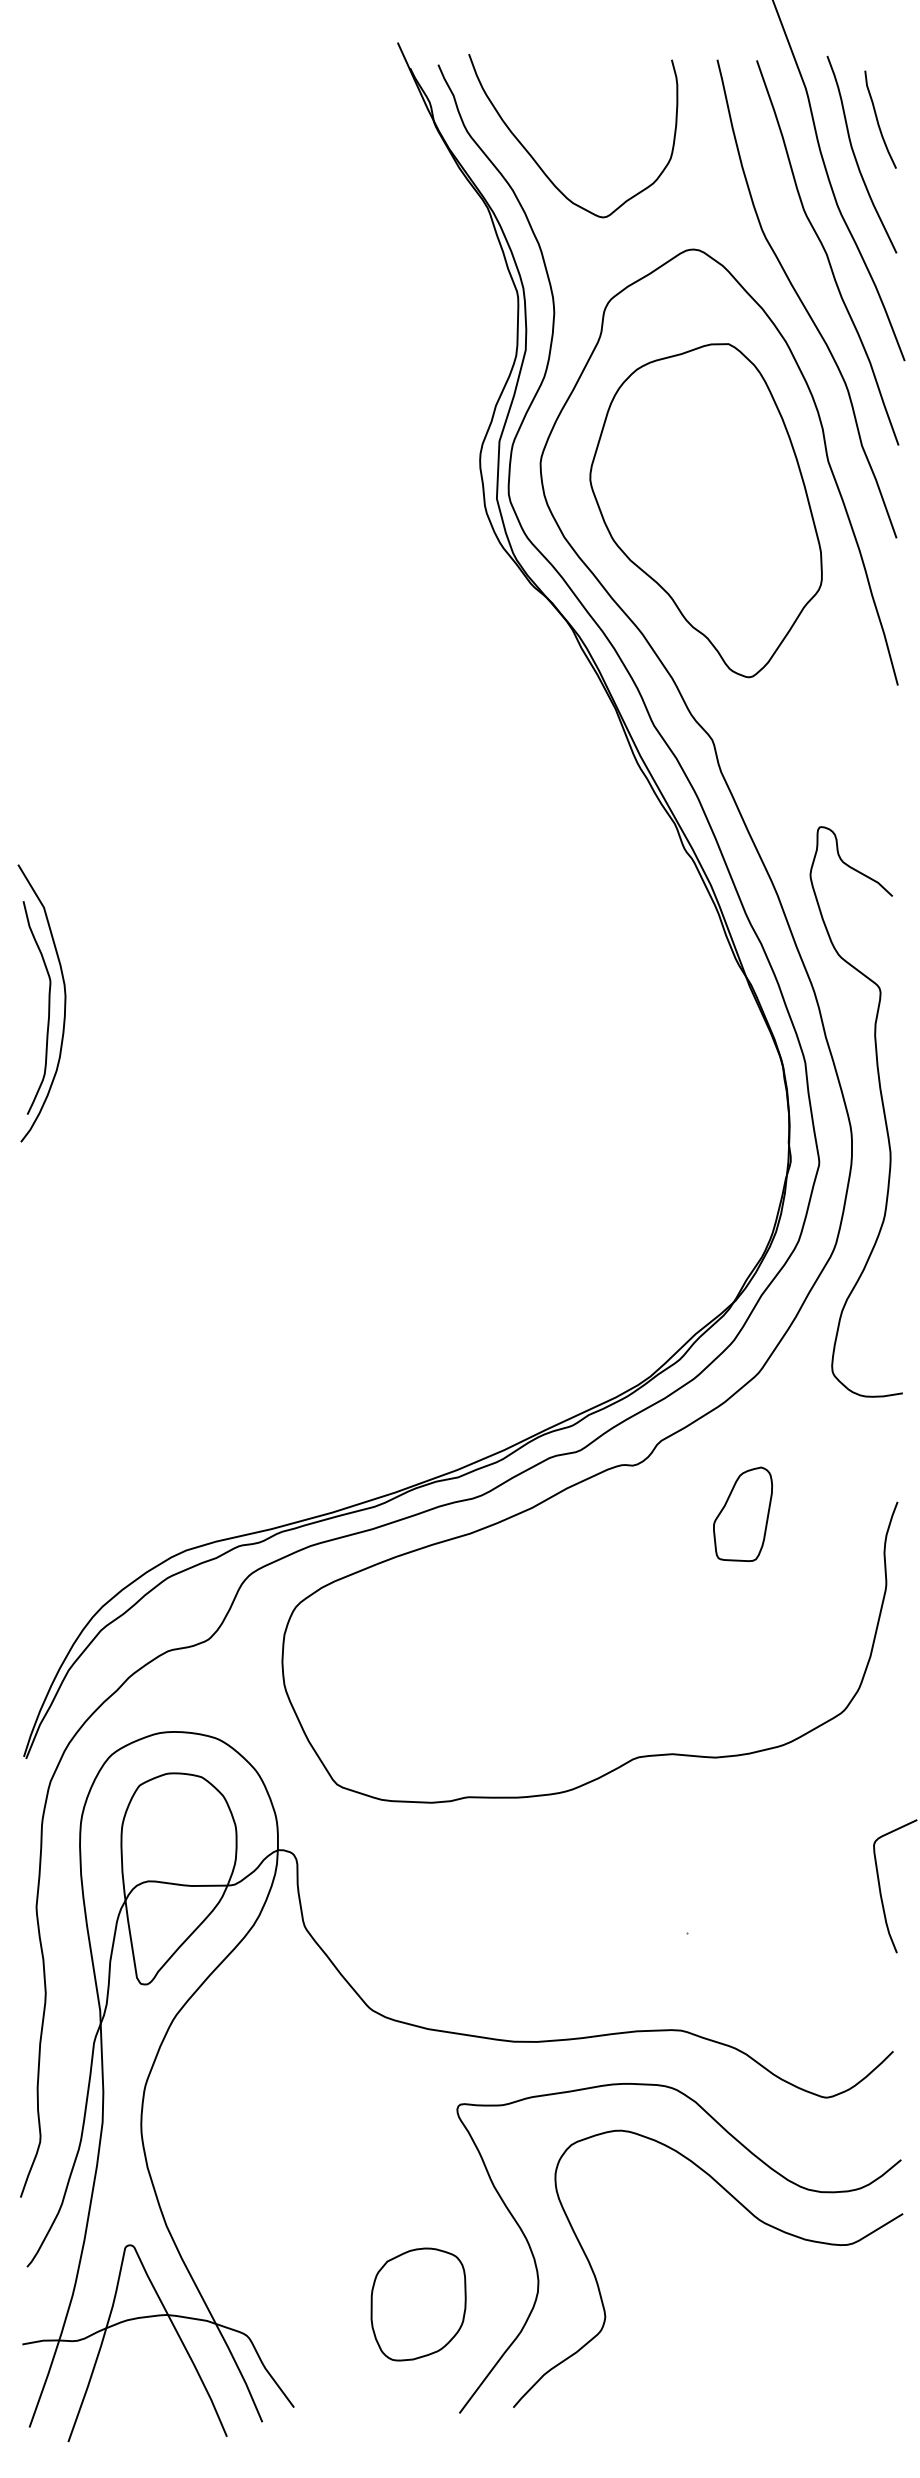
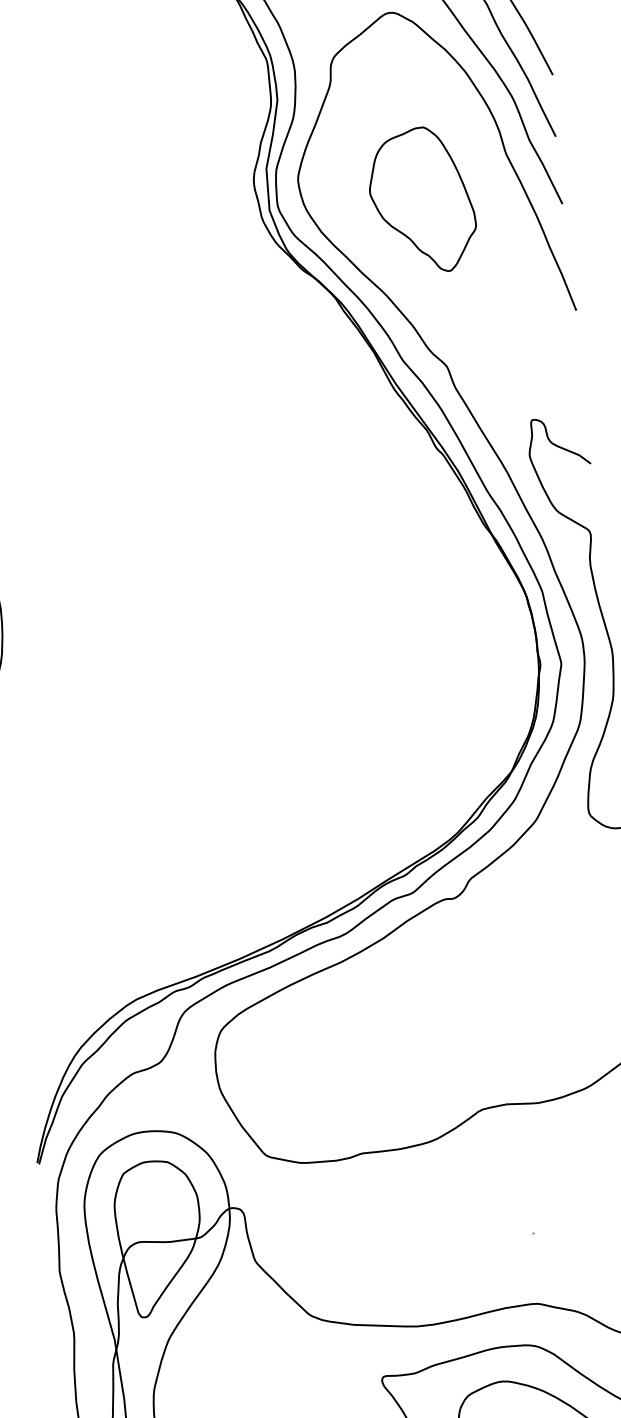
part: (705, 510) -> (421, 200), size x0.6
part: (743, 1513) -> (537, 923), removed

